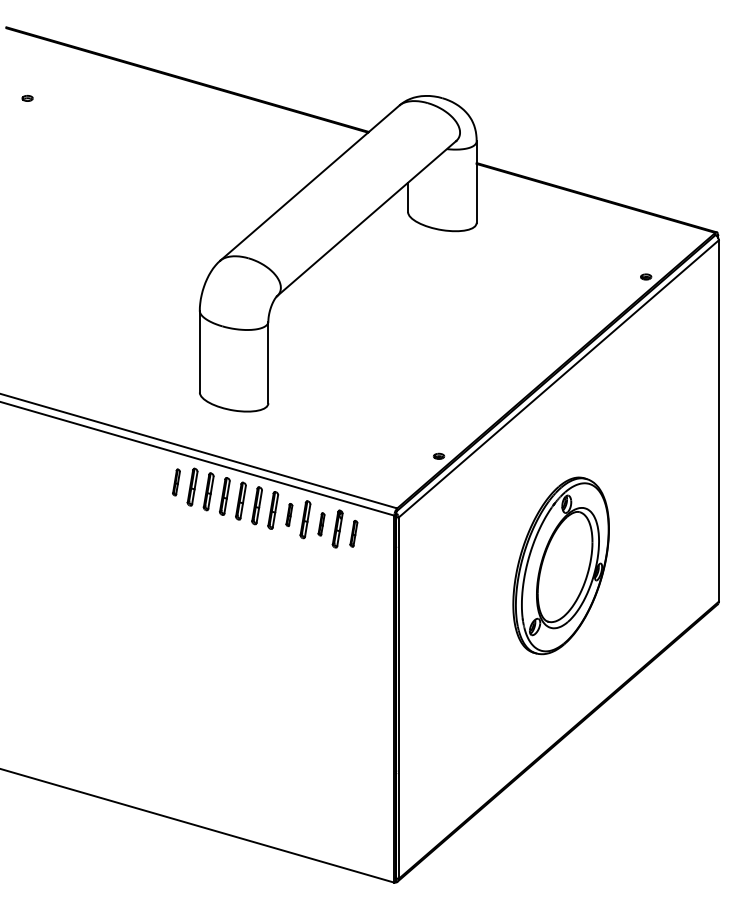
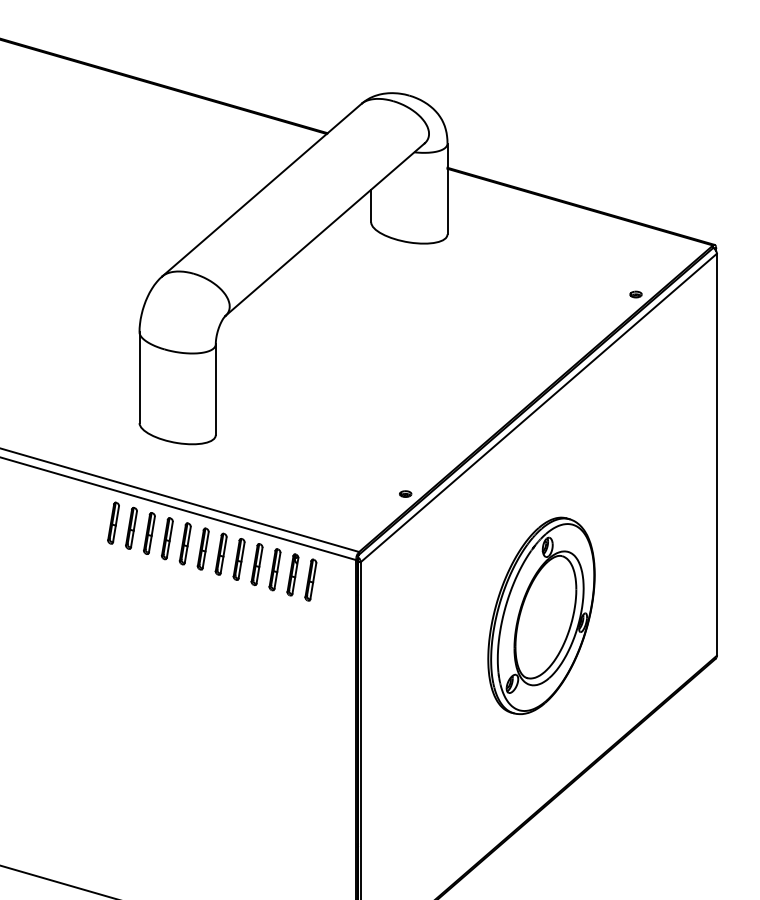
part: (176, 482) -> (113, 523), size x1.43
part: (289, 514) -> (239, 558), size x1.67
part: (321, 524) -> (274, 569), size x1.67
part: (353, 533) -> (310, 579), size x1.43

